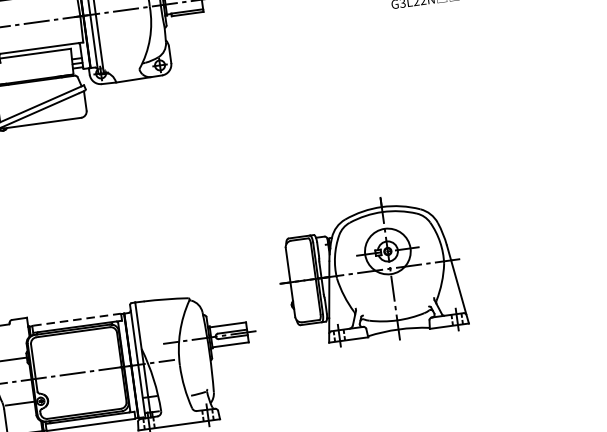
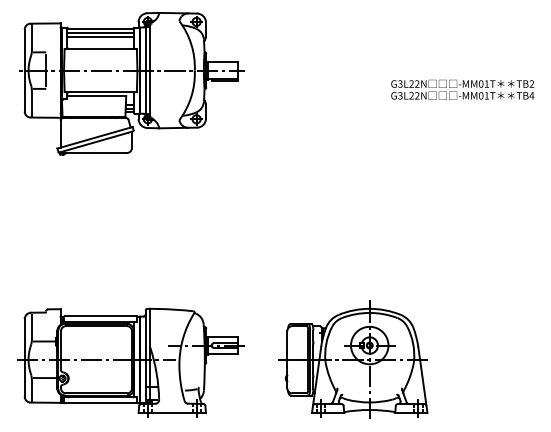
part: (370, 271) -> (353, 359), moved
line: (76, 320) -> (100, 316), dashed -> solid

